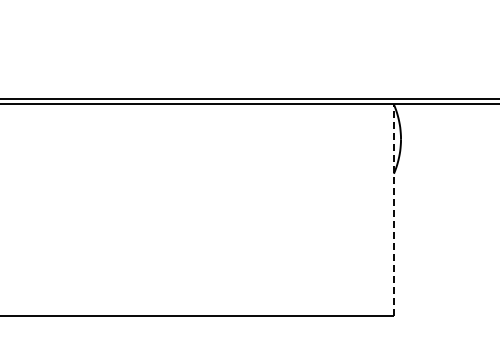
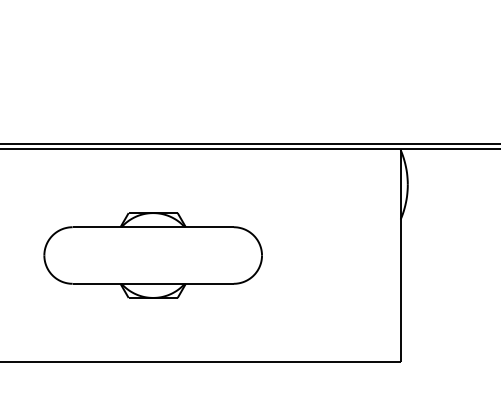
part: (146, 209) -> (152, 255), added
line: (393, 209) -> (400, 255), dashed -> solid

